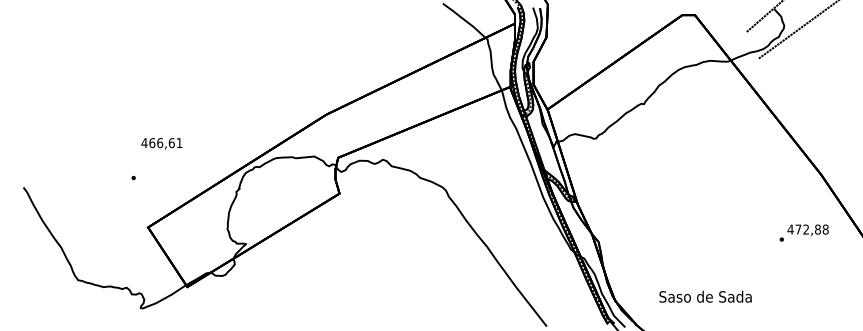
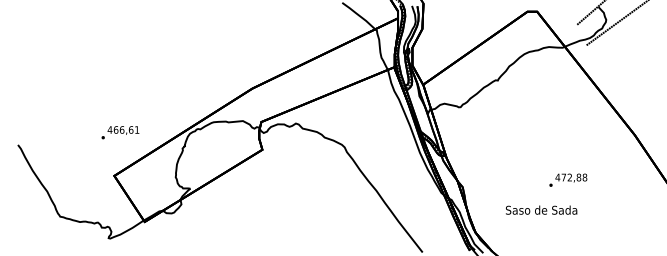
text: (161, 143) -> (123, 130), moved
text: (803, 232) -> (567, 179), moved
text: (705, 296) -> (541, 209), moved

